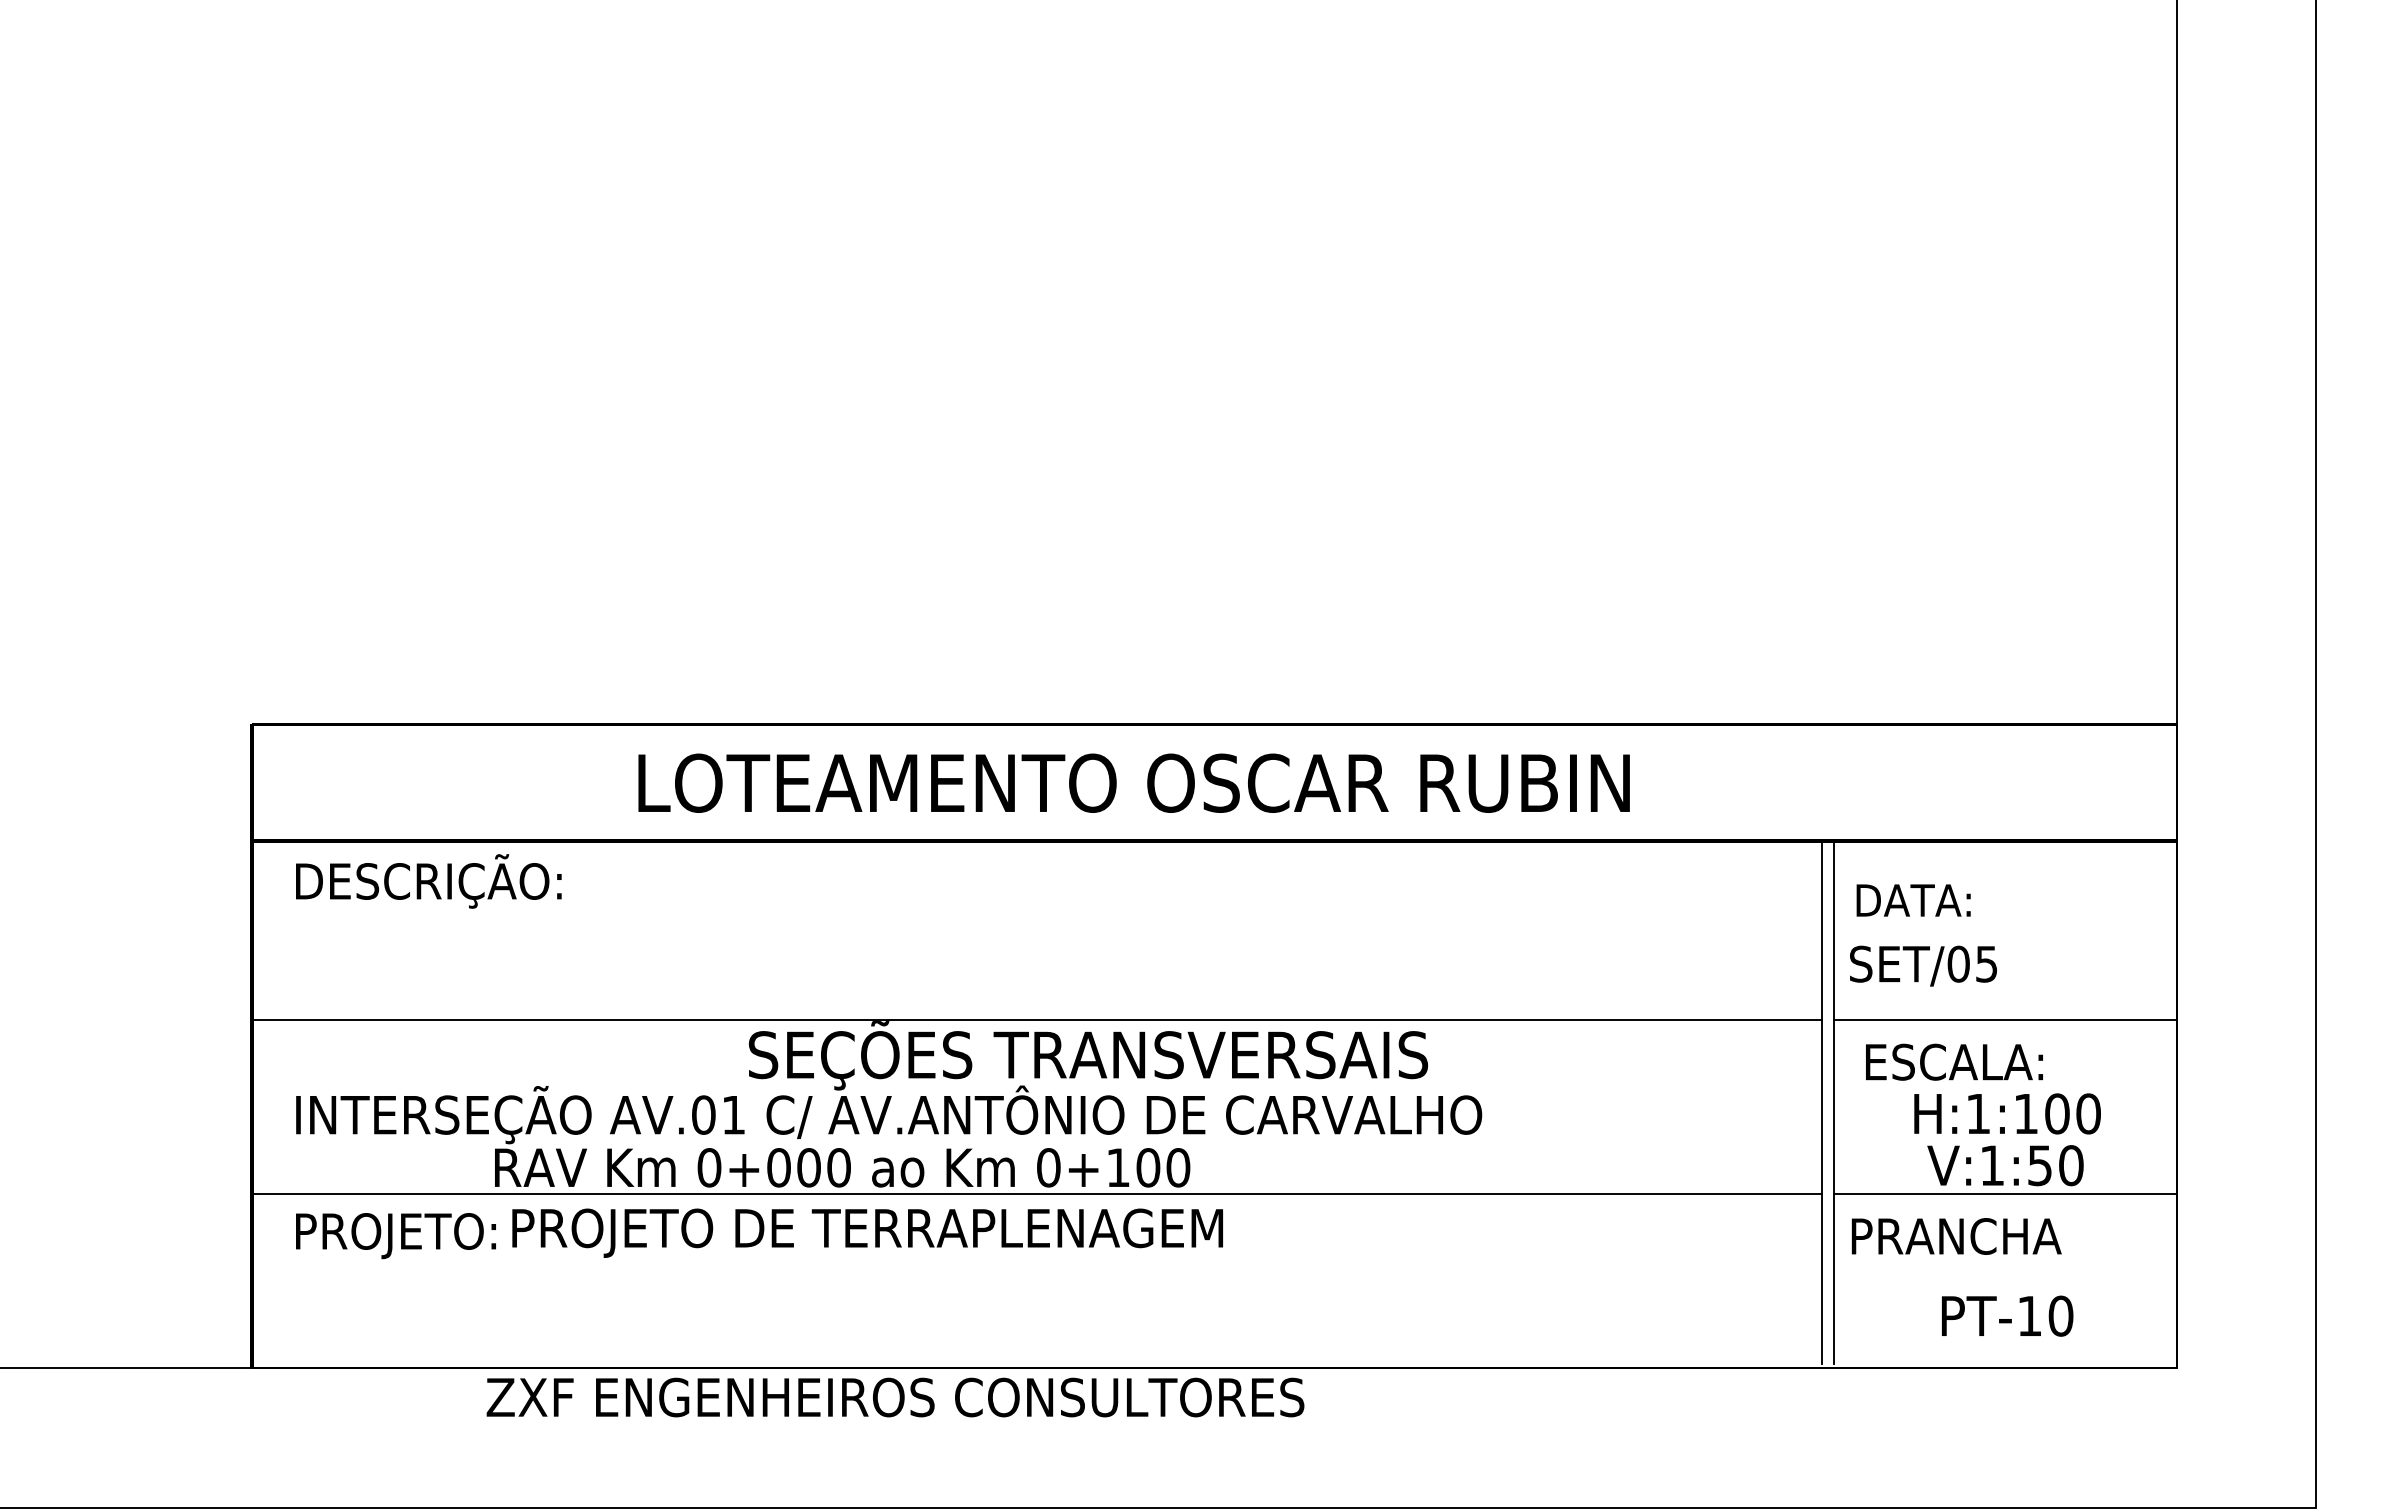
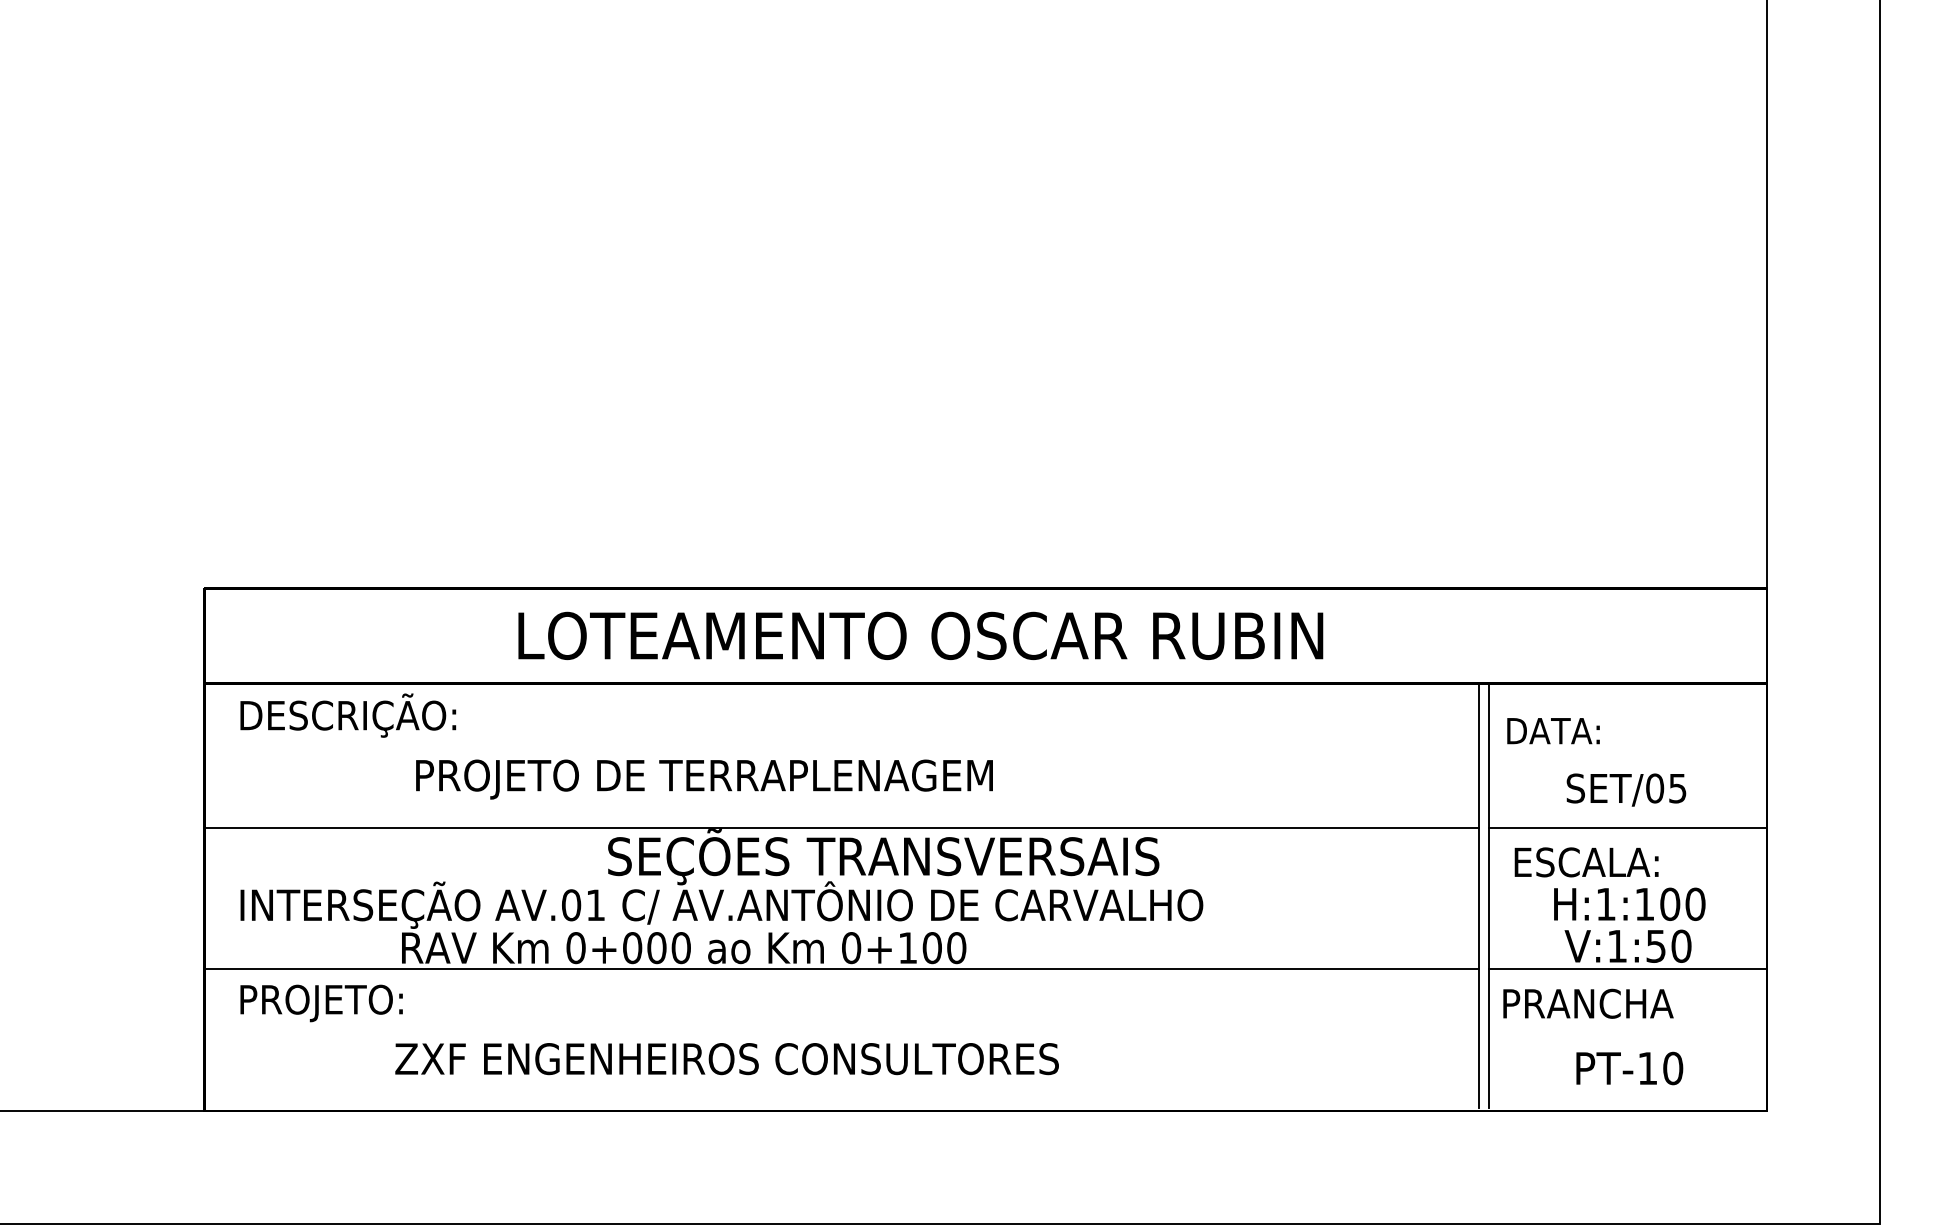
text: (1923, 965) -> (1626, 789), moved
text: (867, 1232) -> (704, 778), moved
text: (895, 1397) -> (727, 1059), moved

